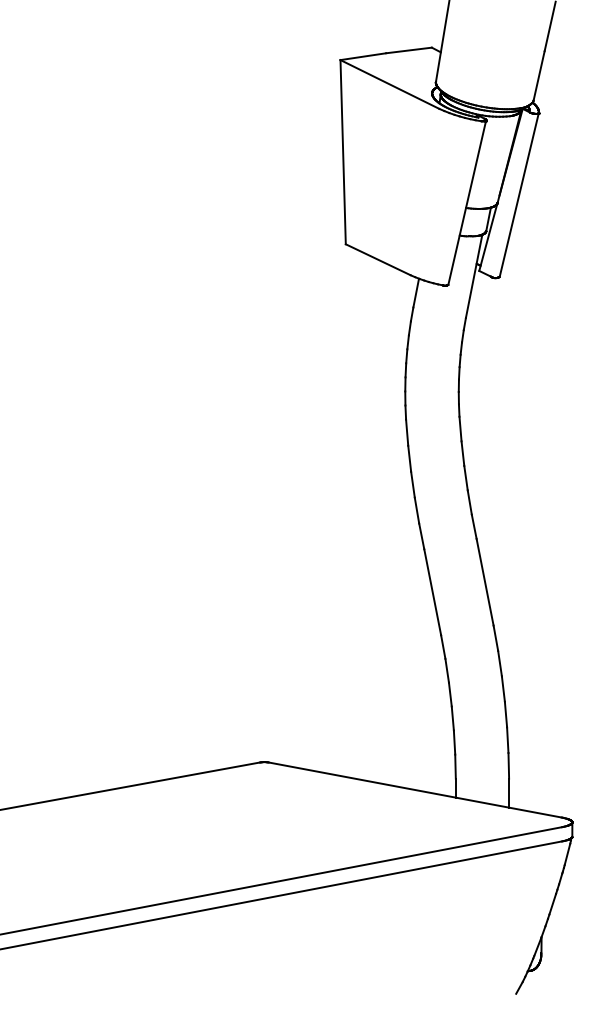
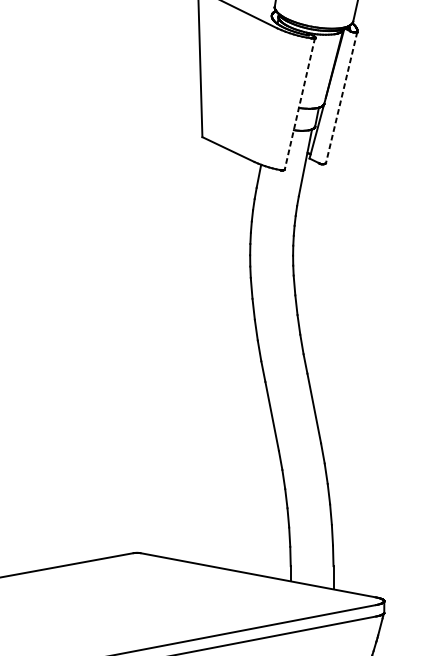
line: (519, 195) -> (341, 97), solid -> dashed
line: (467, 203) -> (300, 104), solid -> dashed

